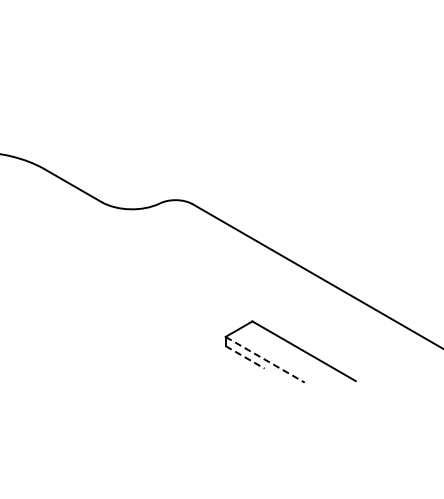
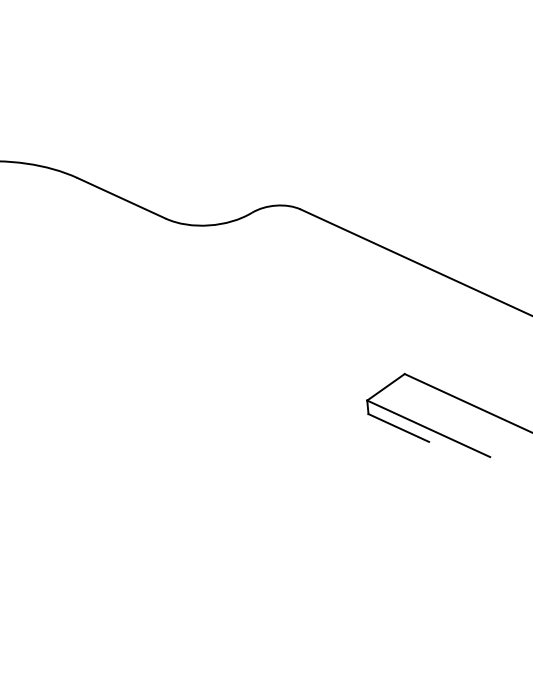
line: (245, 357) -> (399, 428), dashed -> solid
line: (265, 359) -> (429, 428), dashed -> solid

